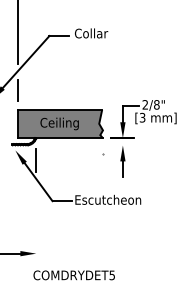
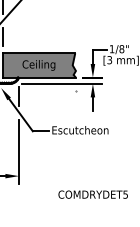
text: (144, 104) -> (111, 48), 2/8" -> 1/8"
line: (86, 145) -> (61, 83), added
line: (36, 225) -> (19, 152), added
text: (73, 275) -> (92, 194), moved

